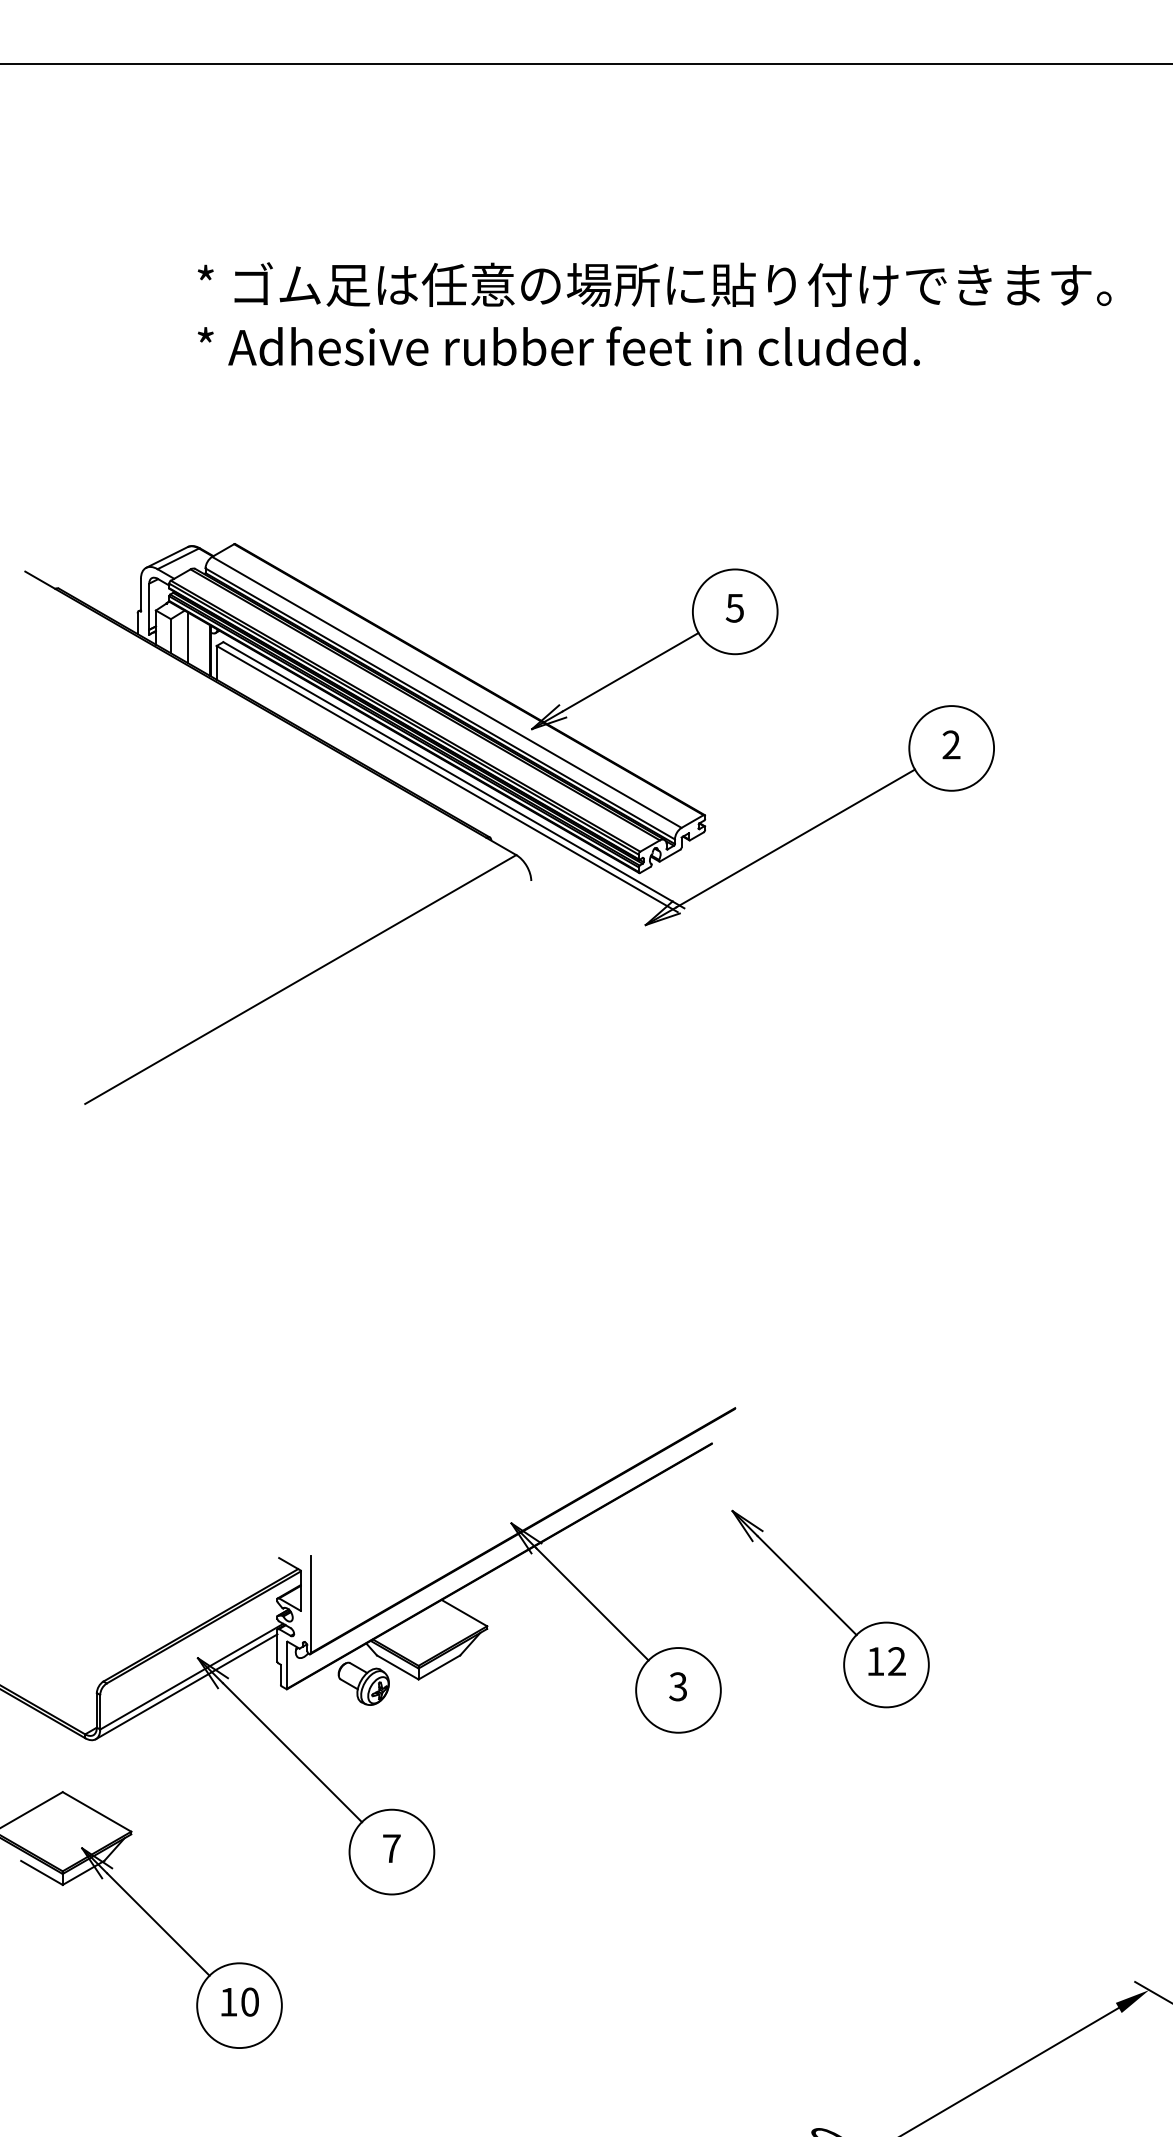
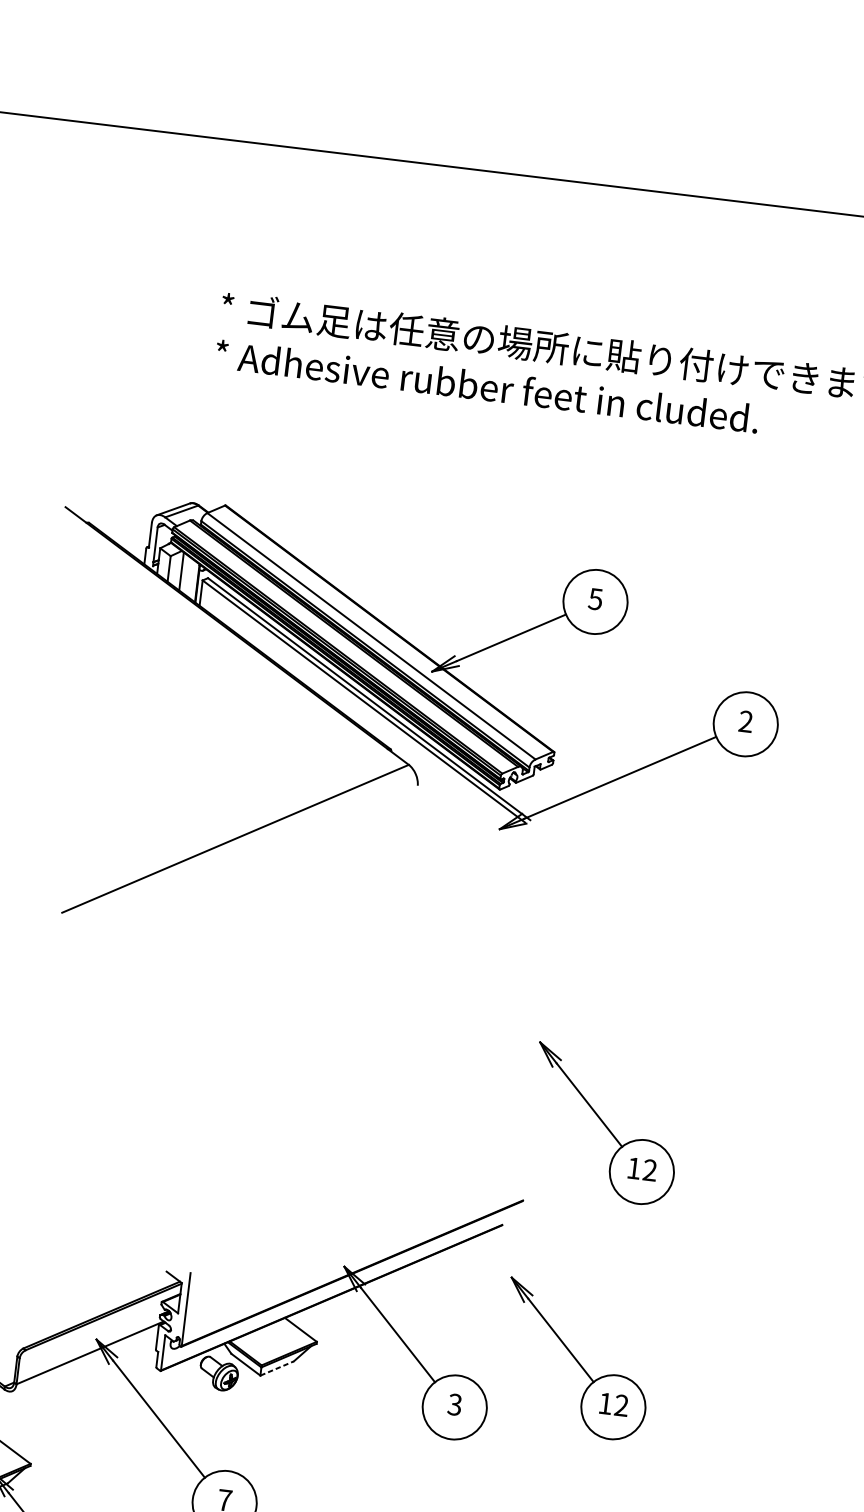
part: (830, 1295) -> (604, 1124), added
line: (439, 1667) -> (277, 1368), solid -> dashed
line: (186, 1686) -> (85, 1359), removed

